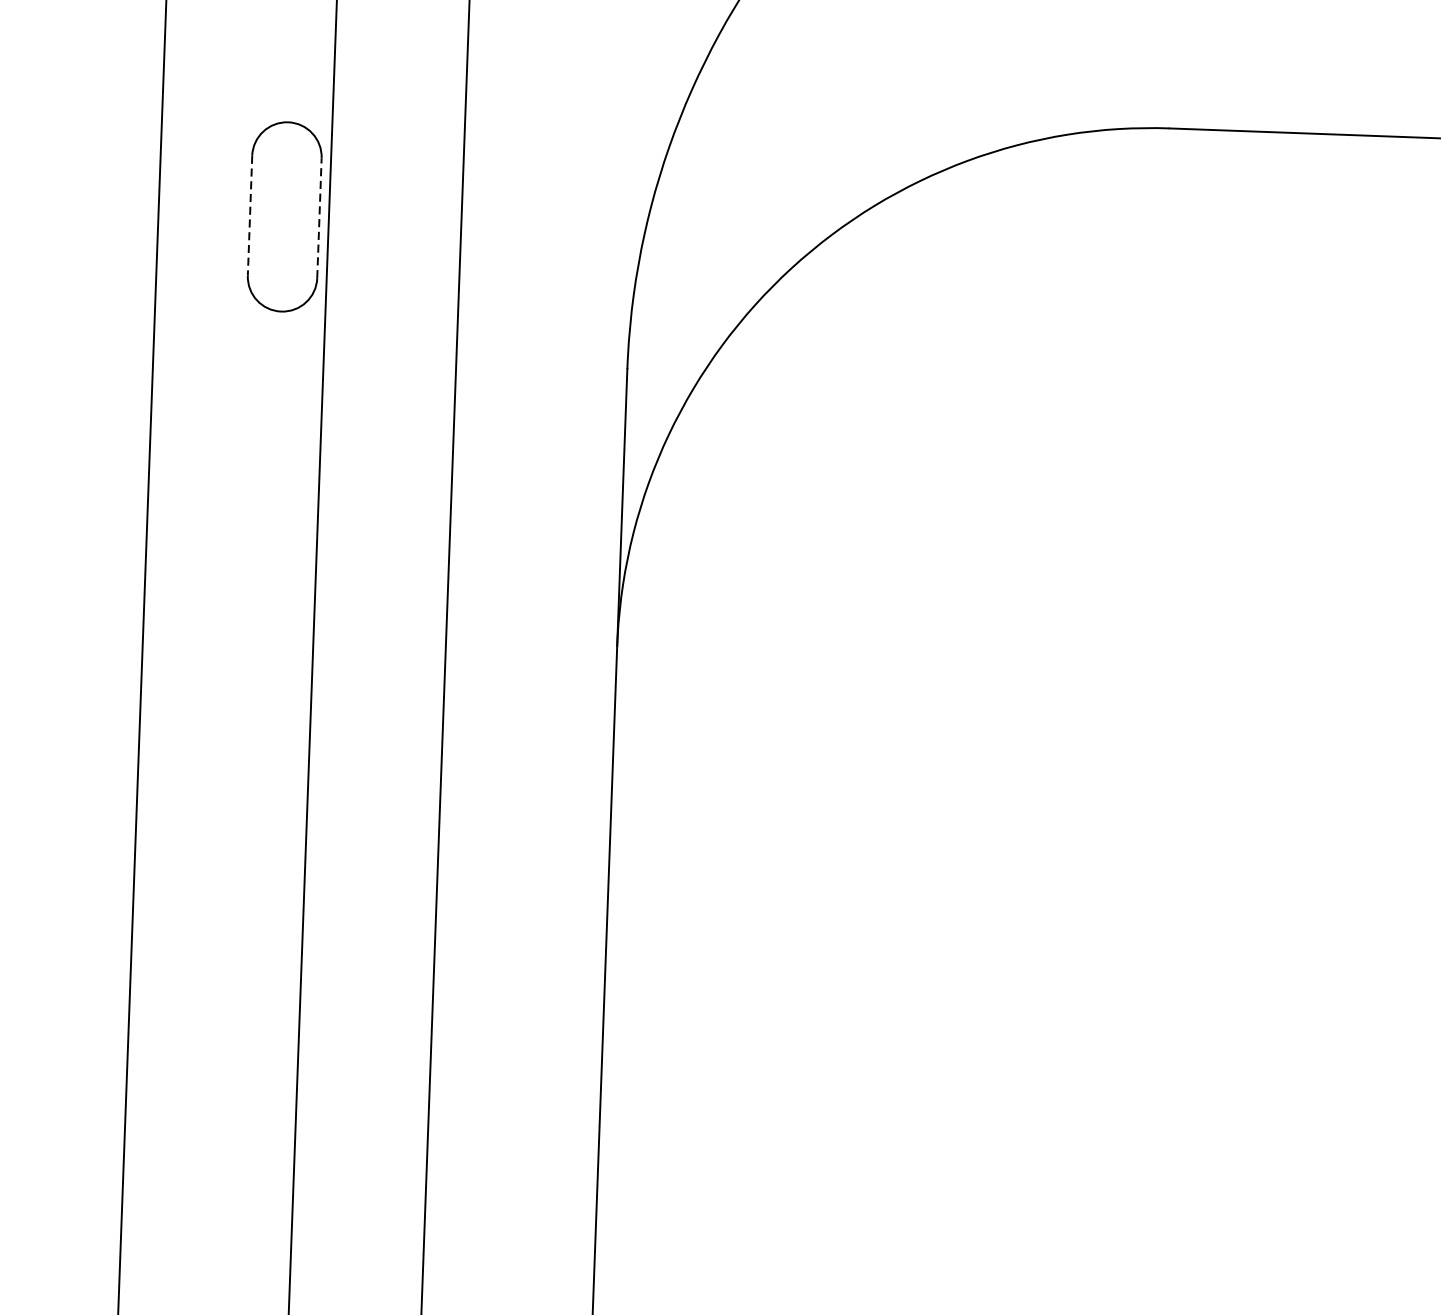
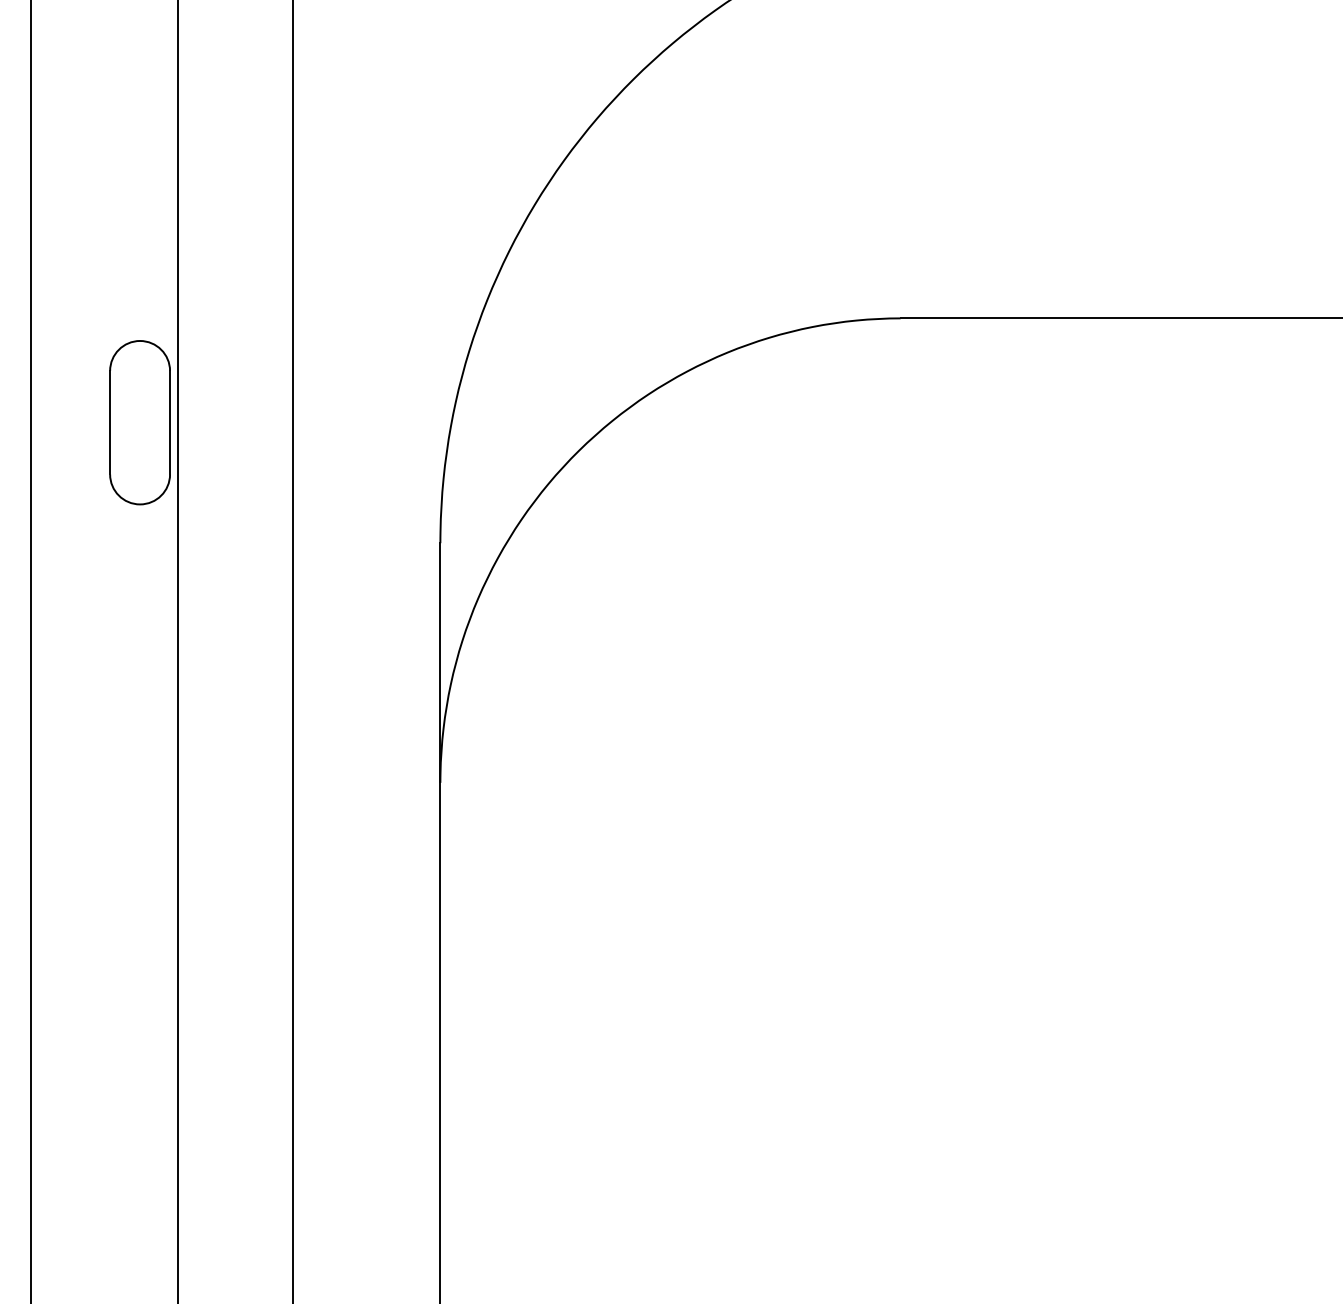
line: (250, 215) -> (110, 422), dashed -> solid
line: (319, 218) -> (170, 422), dashed -> solid

